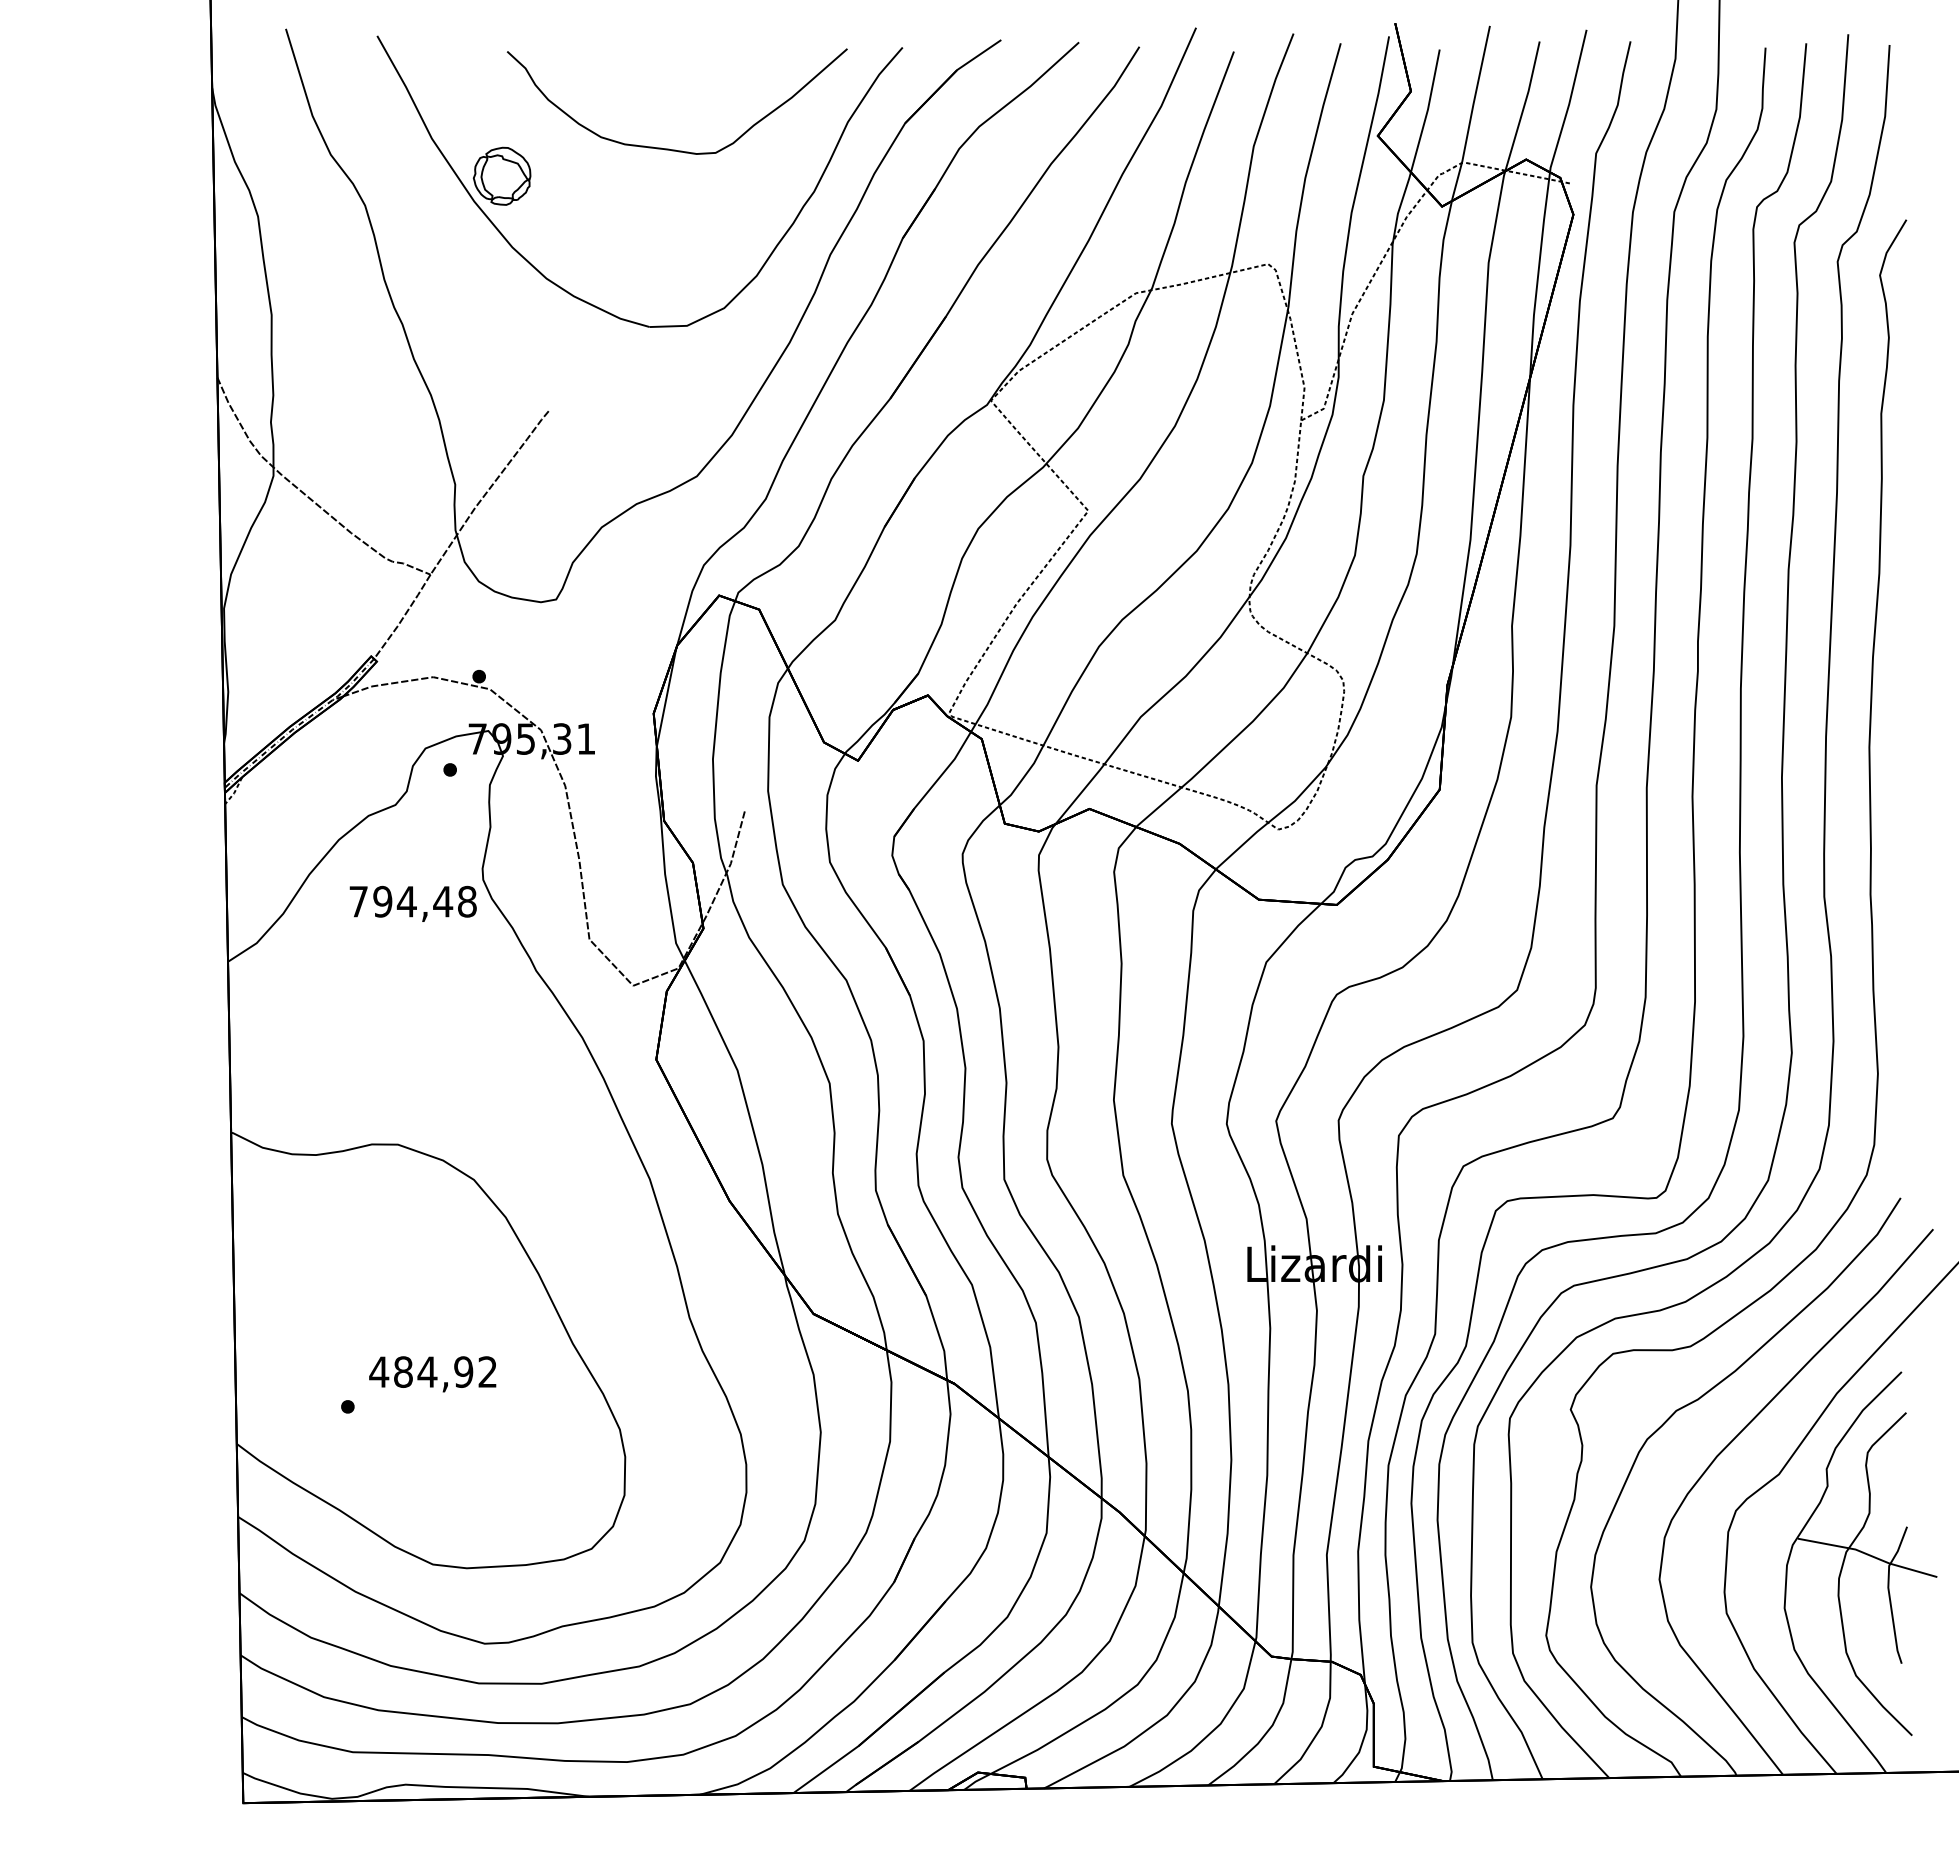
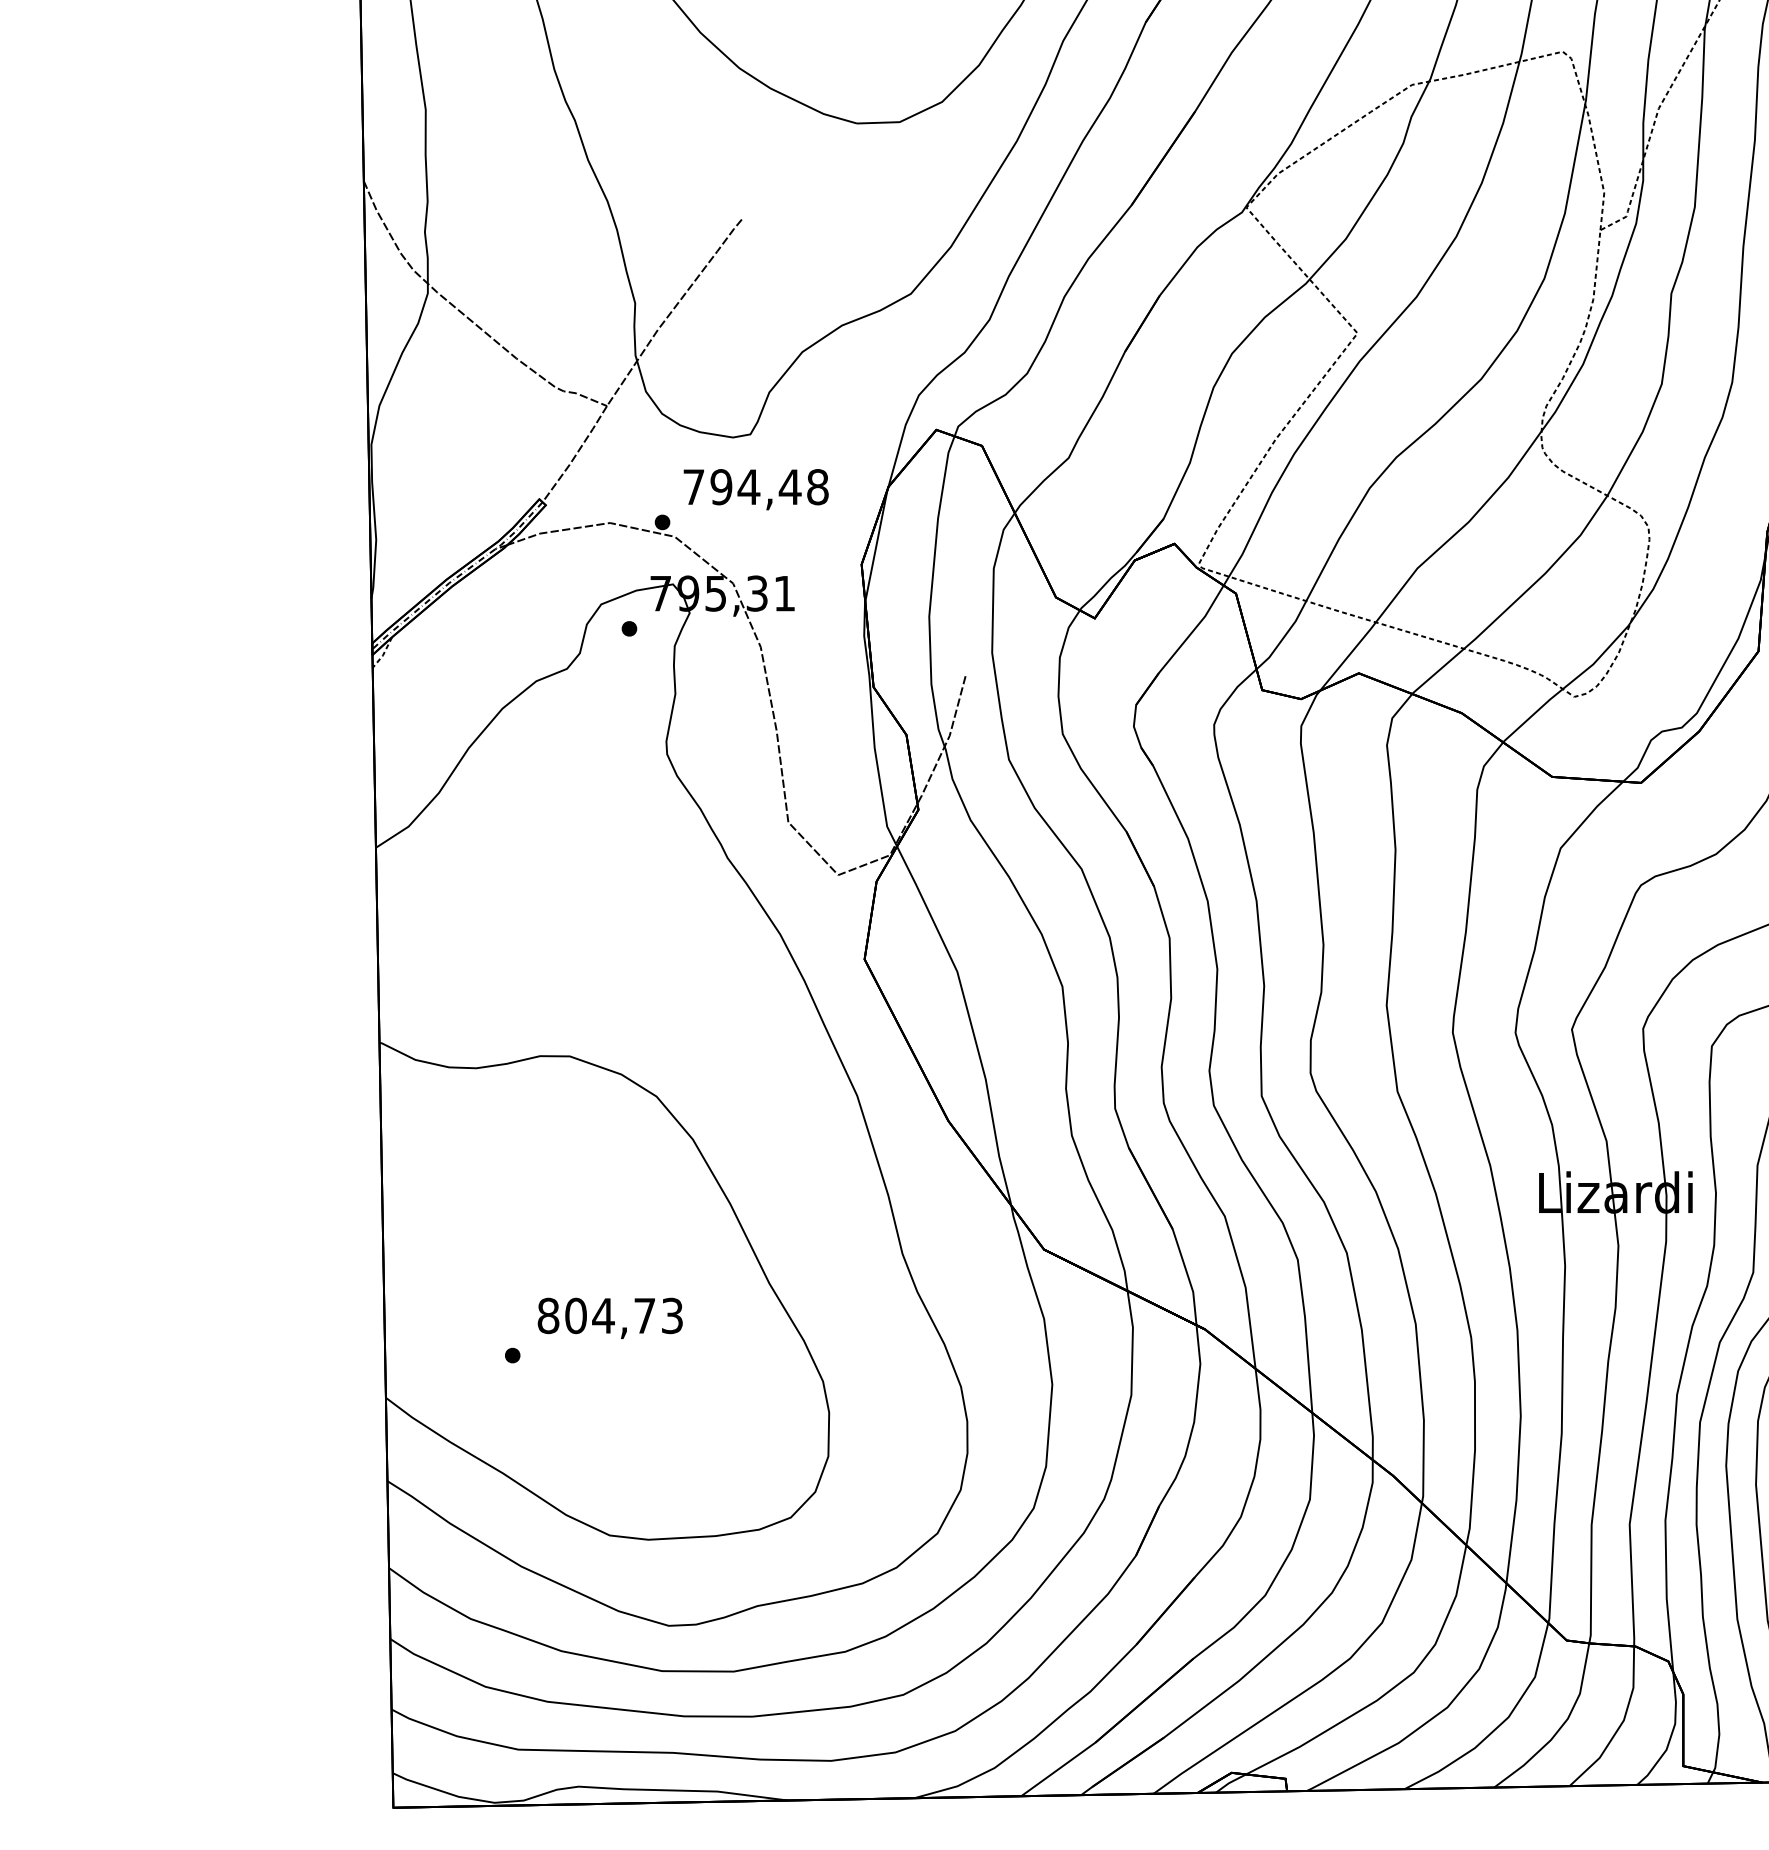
text: (412, 903) -> (755, 489), moved
text: (432, 1371) -> (609, 1315), 484,92 -> 804,73

